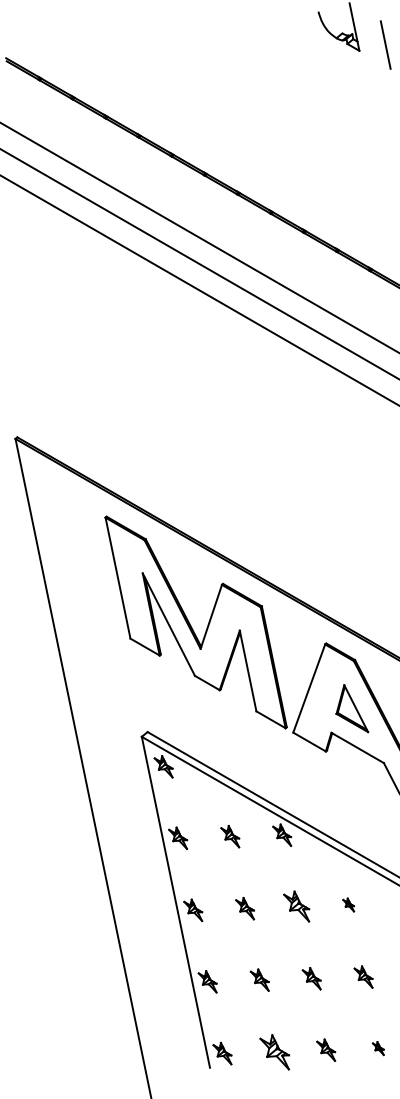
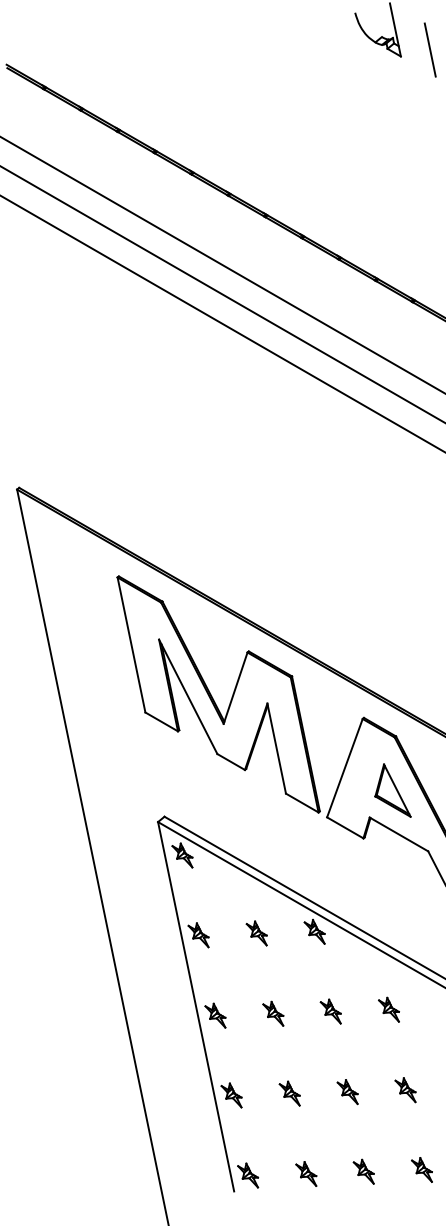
part: (348, 904) -> (388, 1009), size x1.67
part: (296, 906) -> (330, 1011), size x0.71
part: (378, 1048) -> (422, 1169), size x1.67
part: (274, 1051) -> (306, 1173), size x0.62

